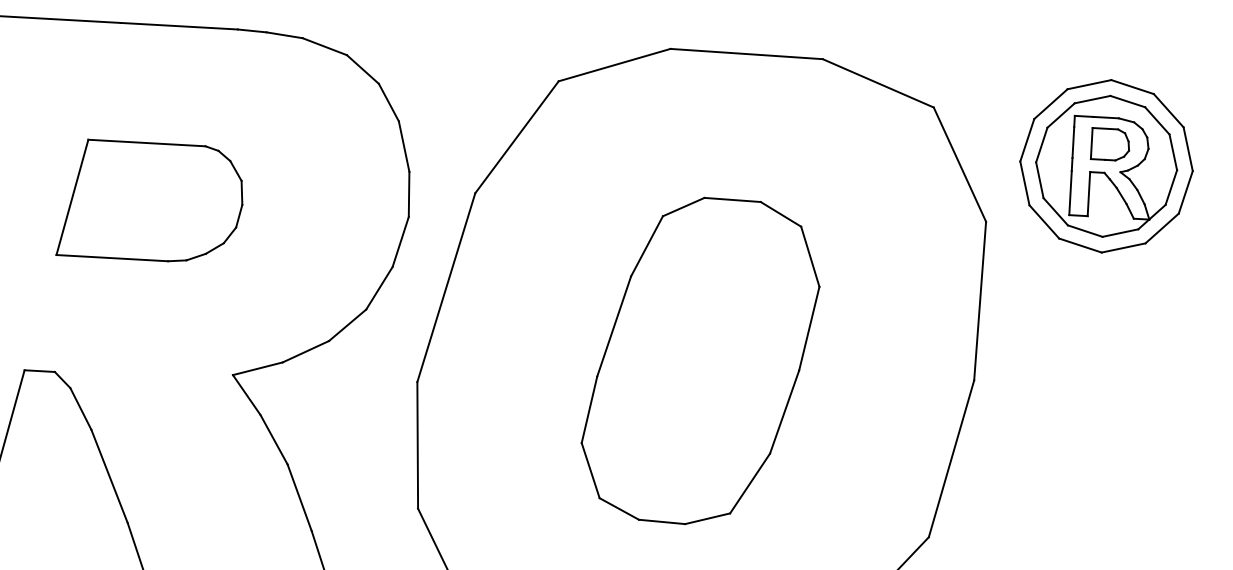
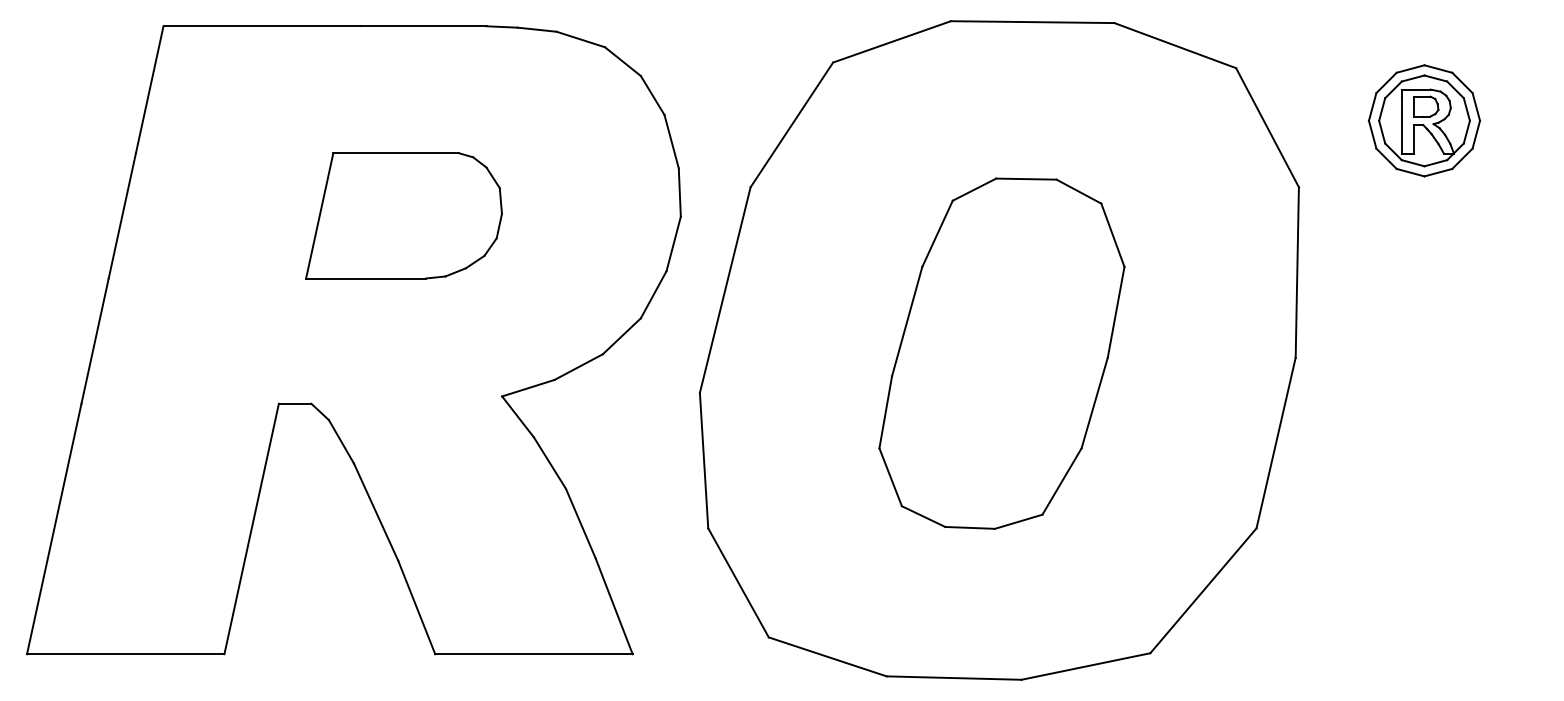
part: (1106, 166) -> (1424, 120), size x0.6

